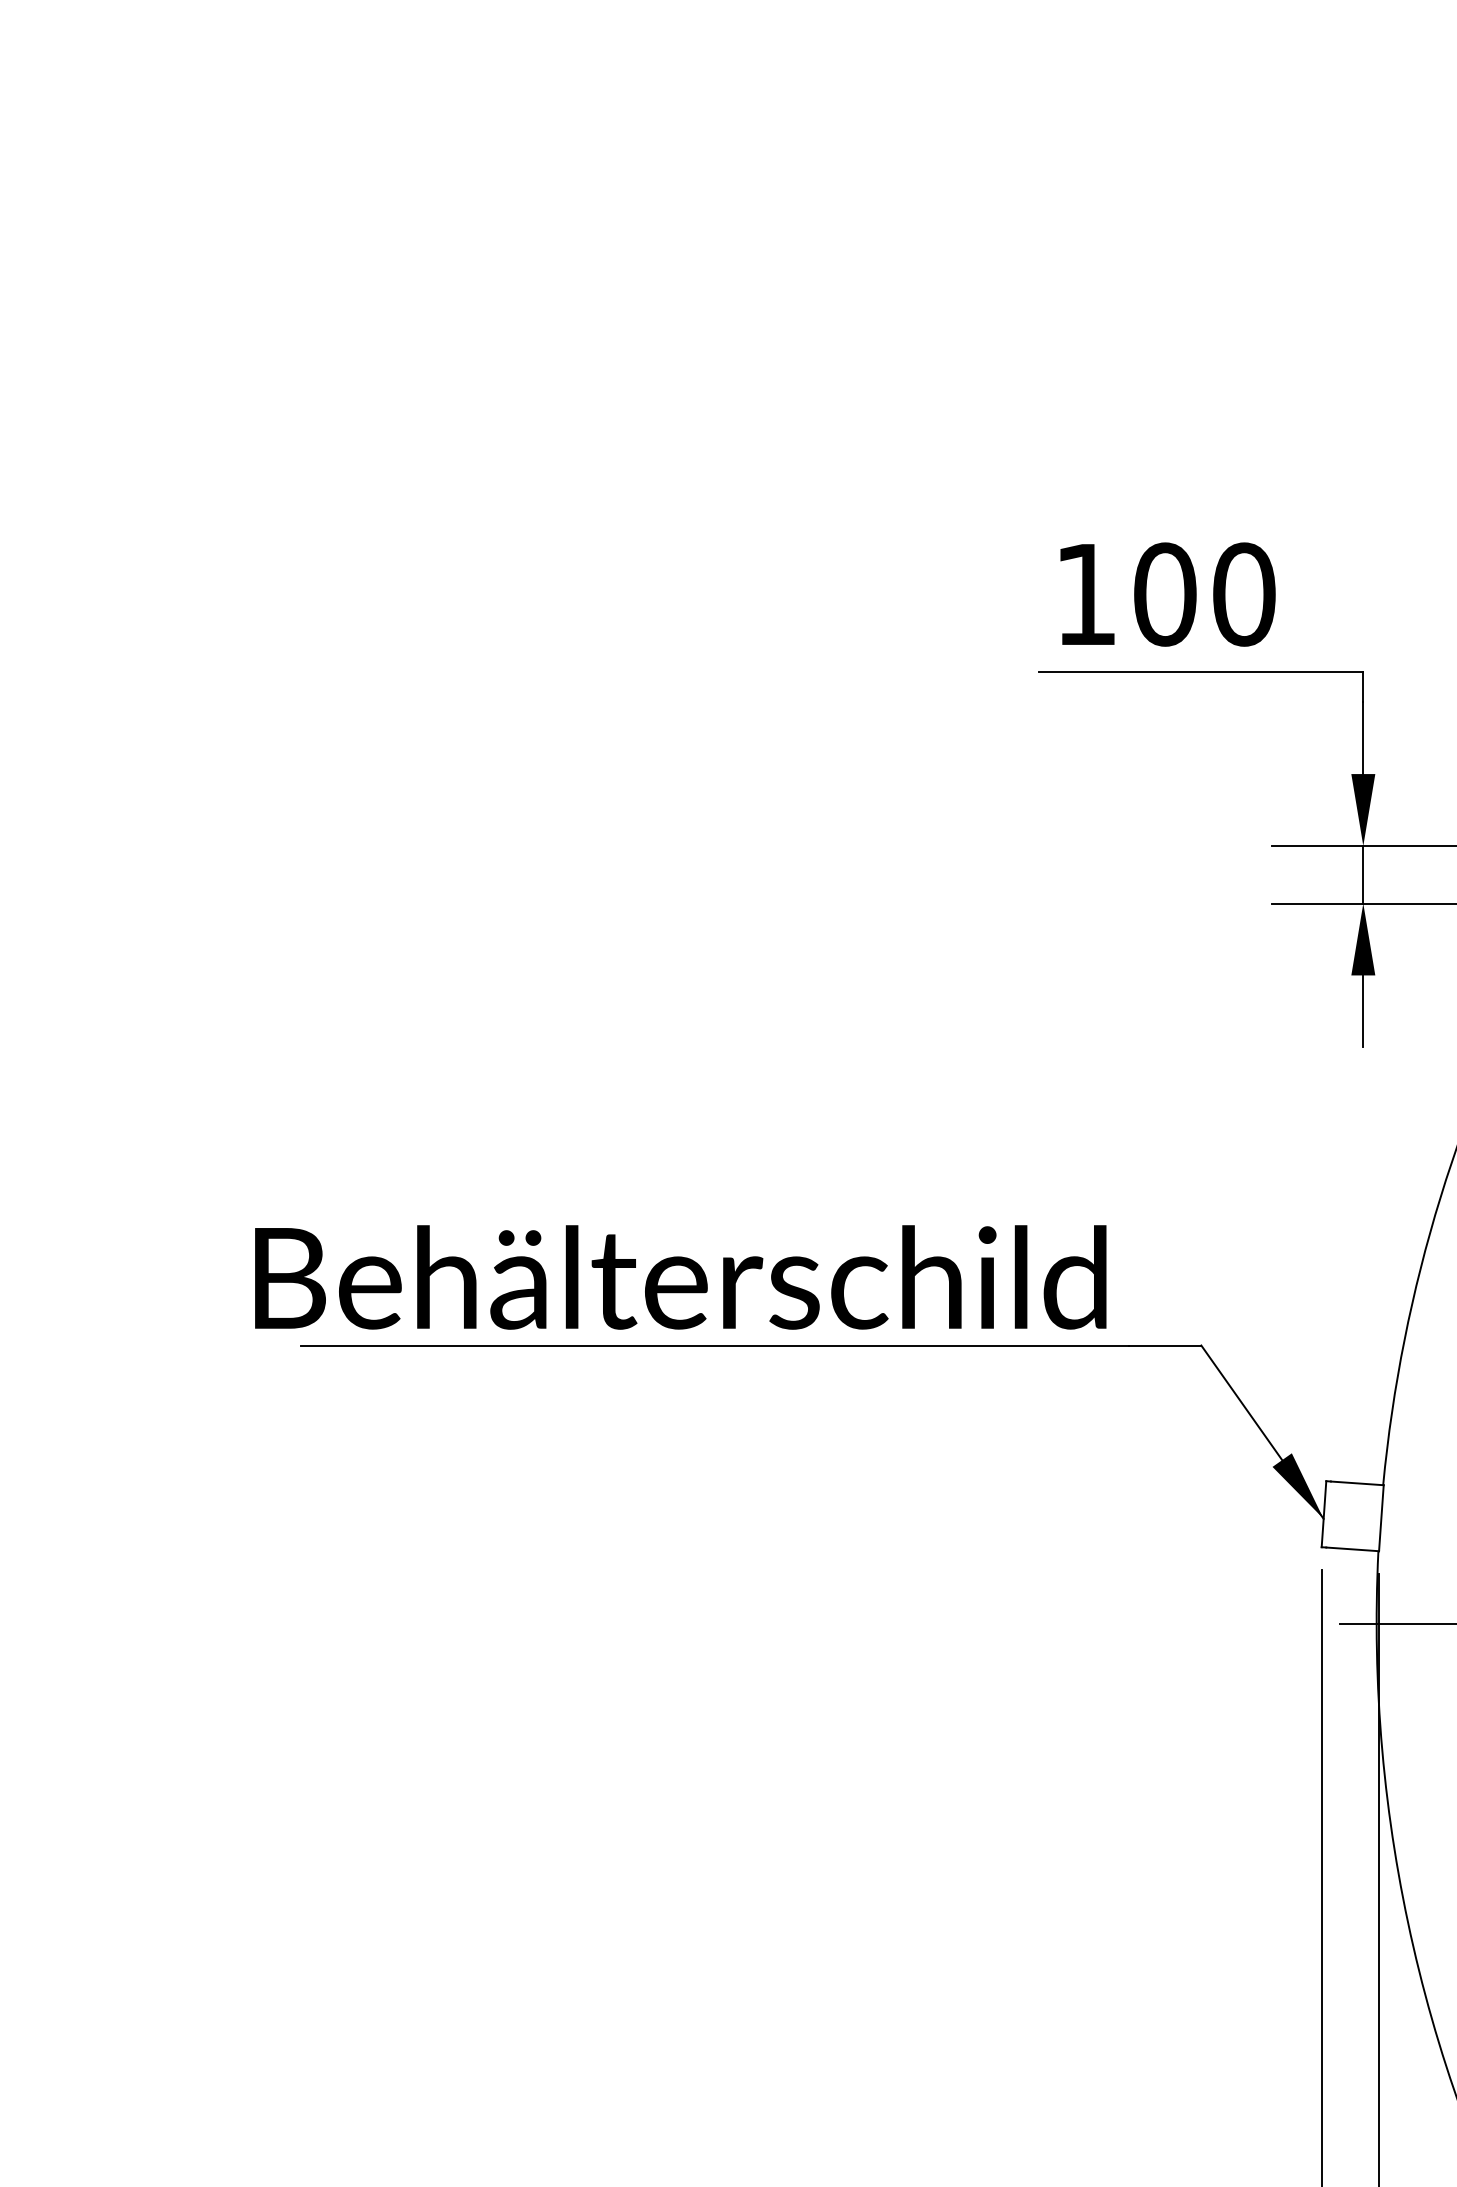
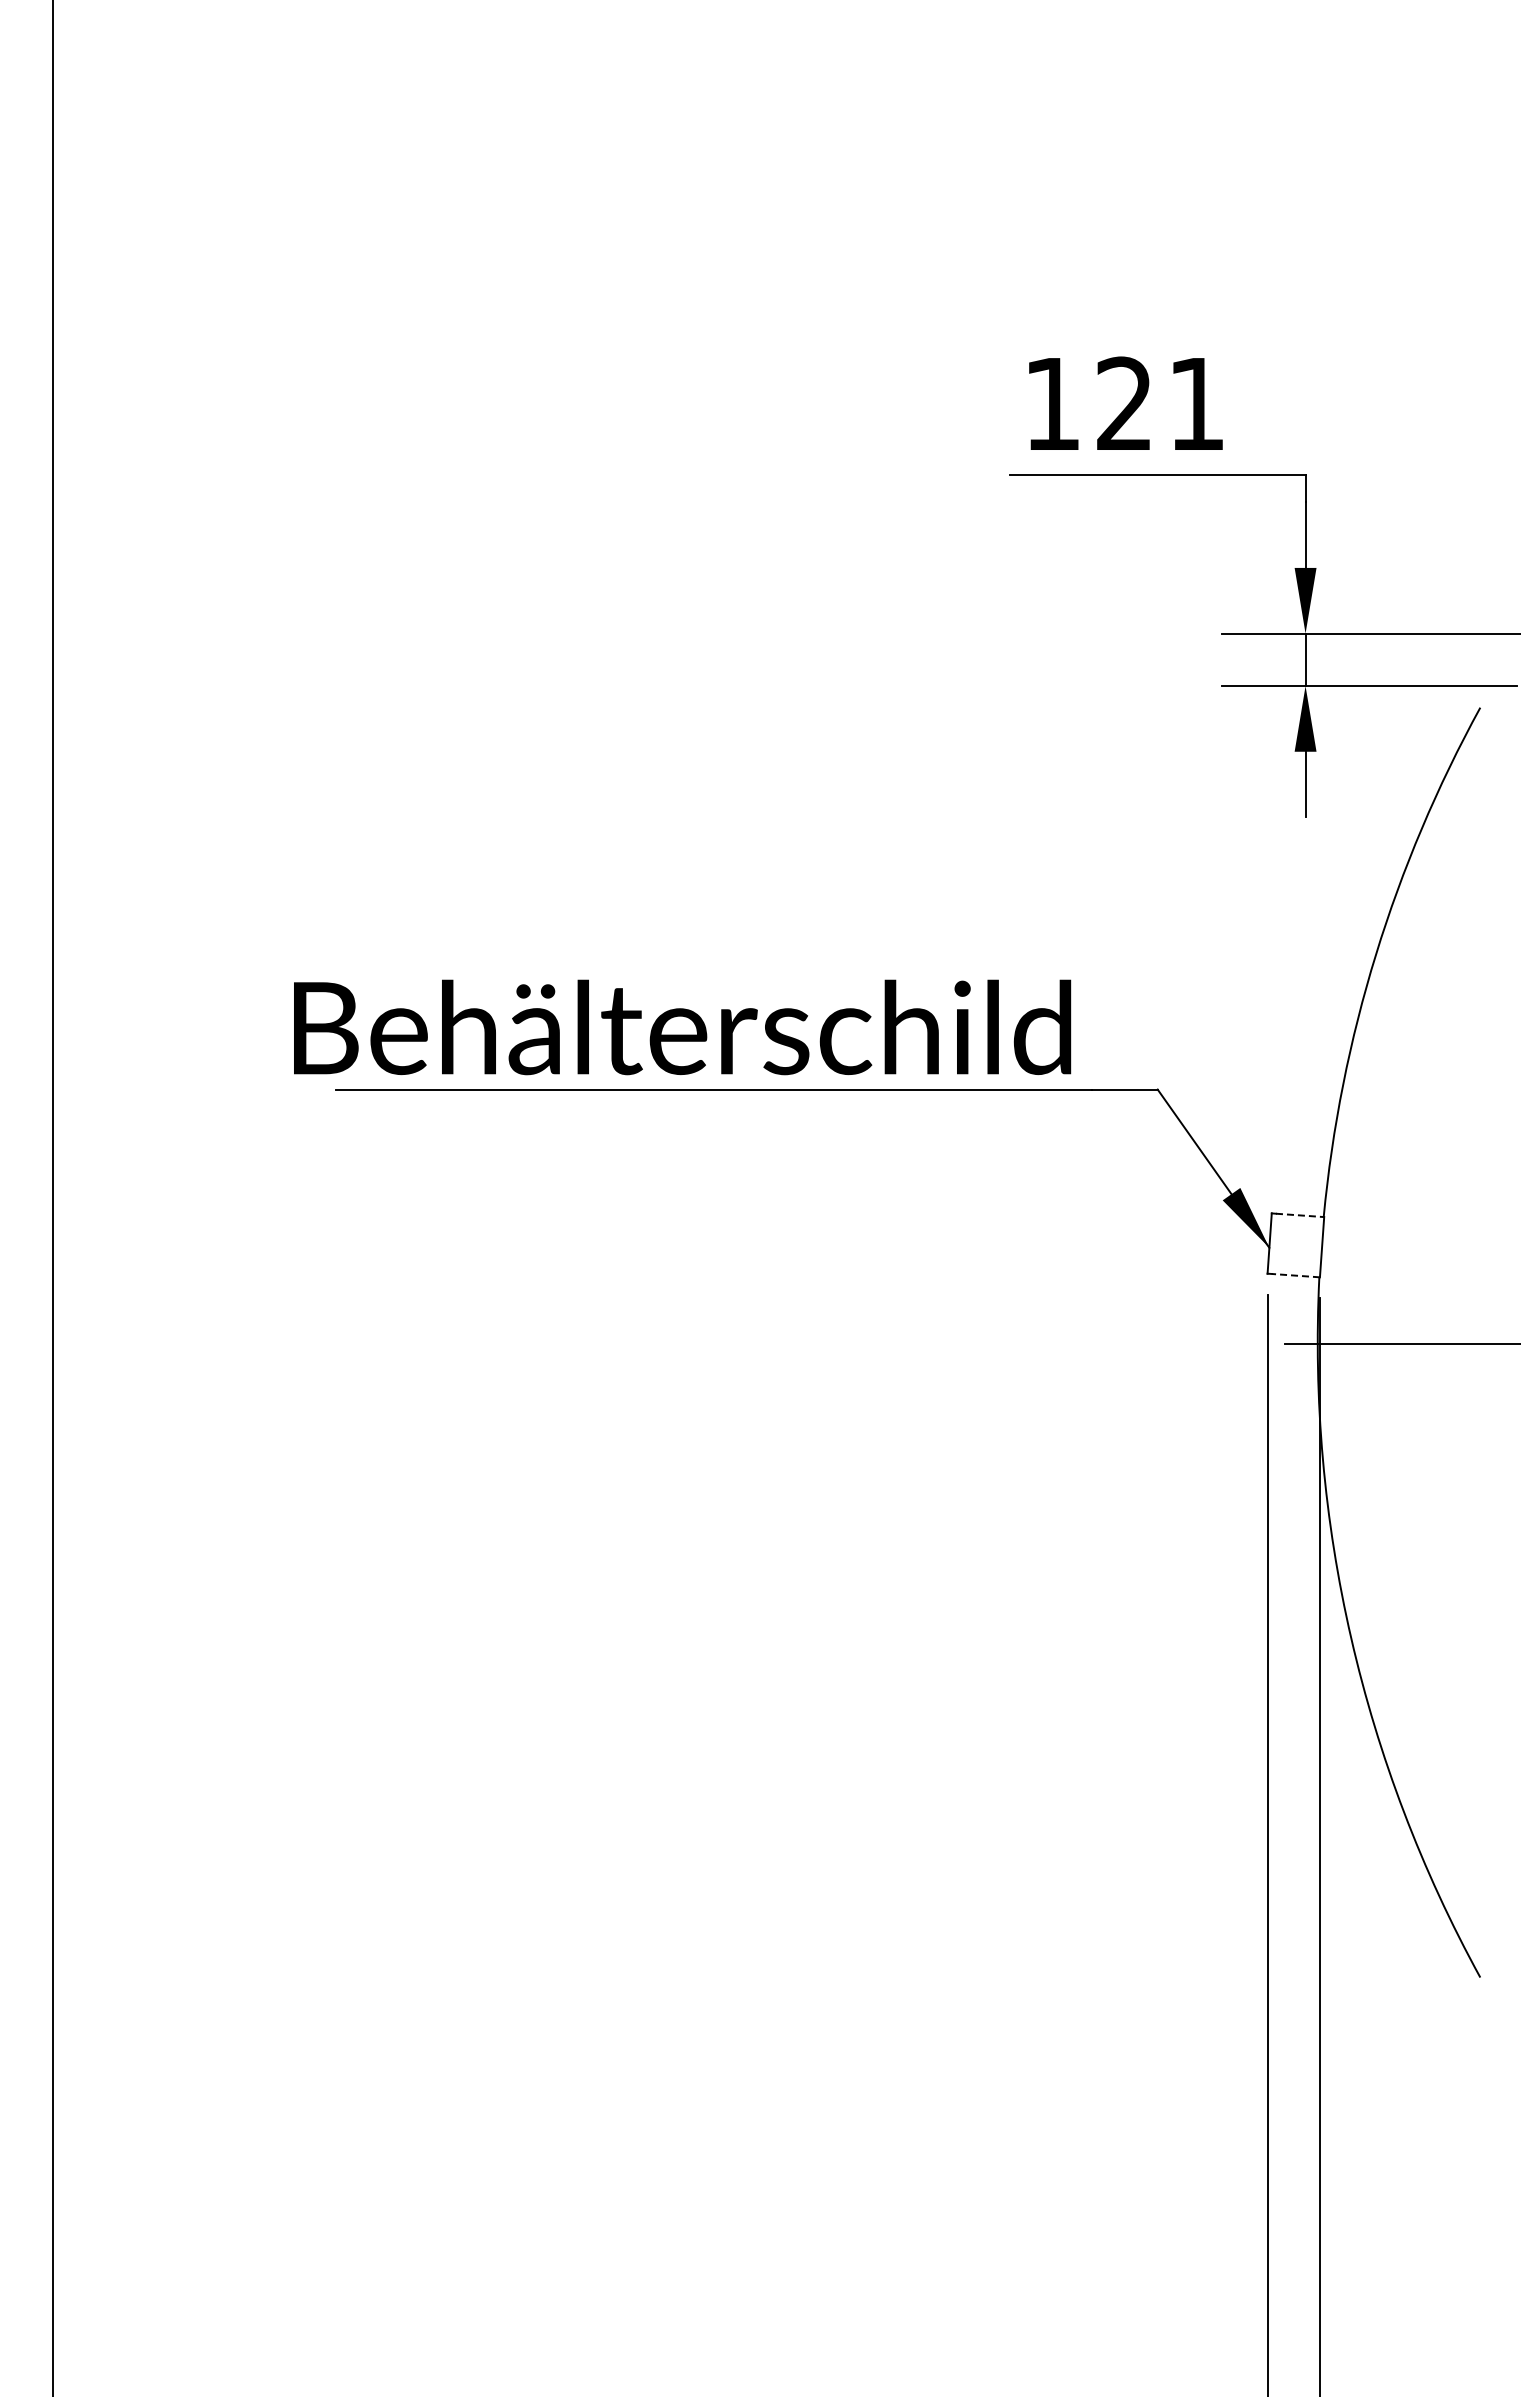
text: (1204, 593) -> (1160, 403), 100 -> 121
line: (1357, 1483) -> (1300, 1215), solid -> dashed
line: (1352, 1549) -> (1295, 1275), solid -> dashed

